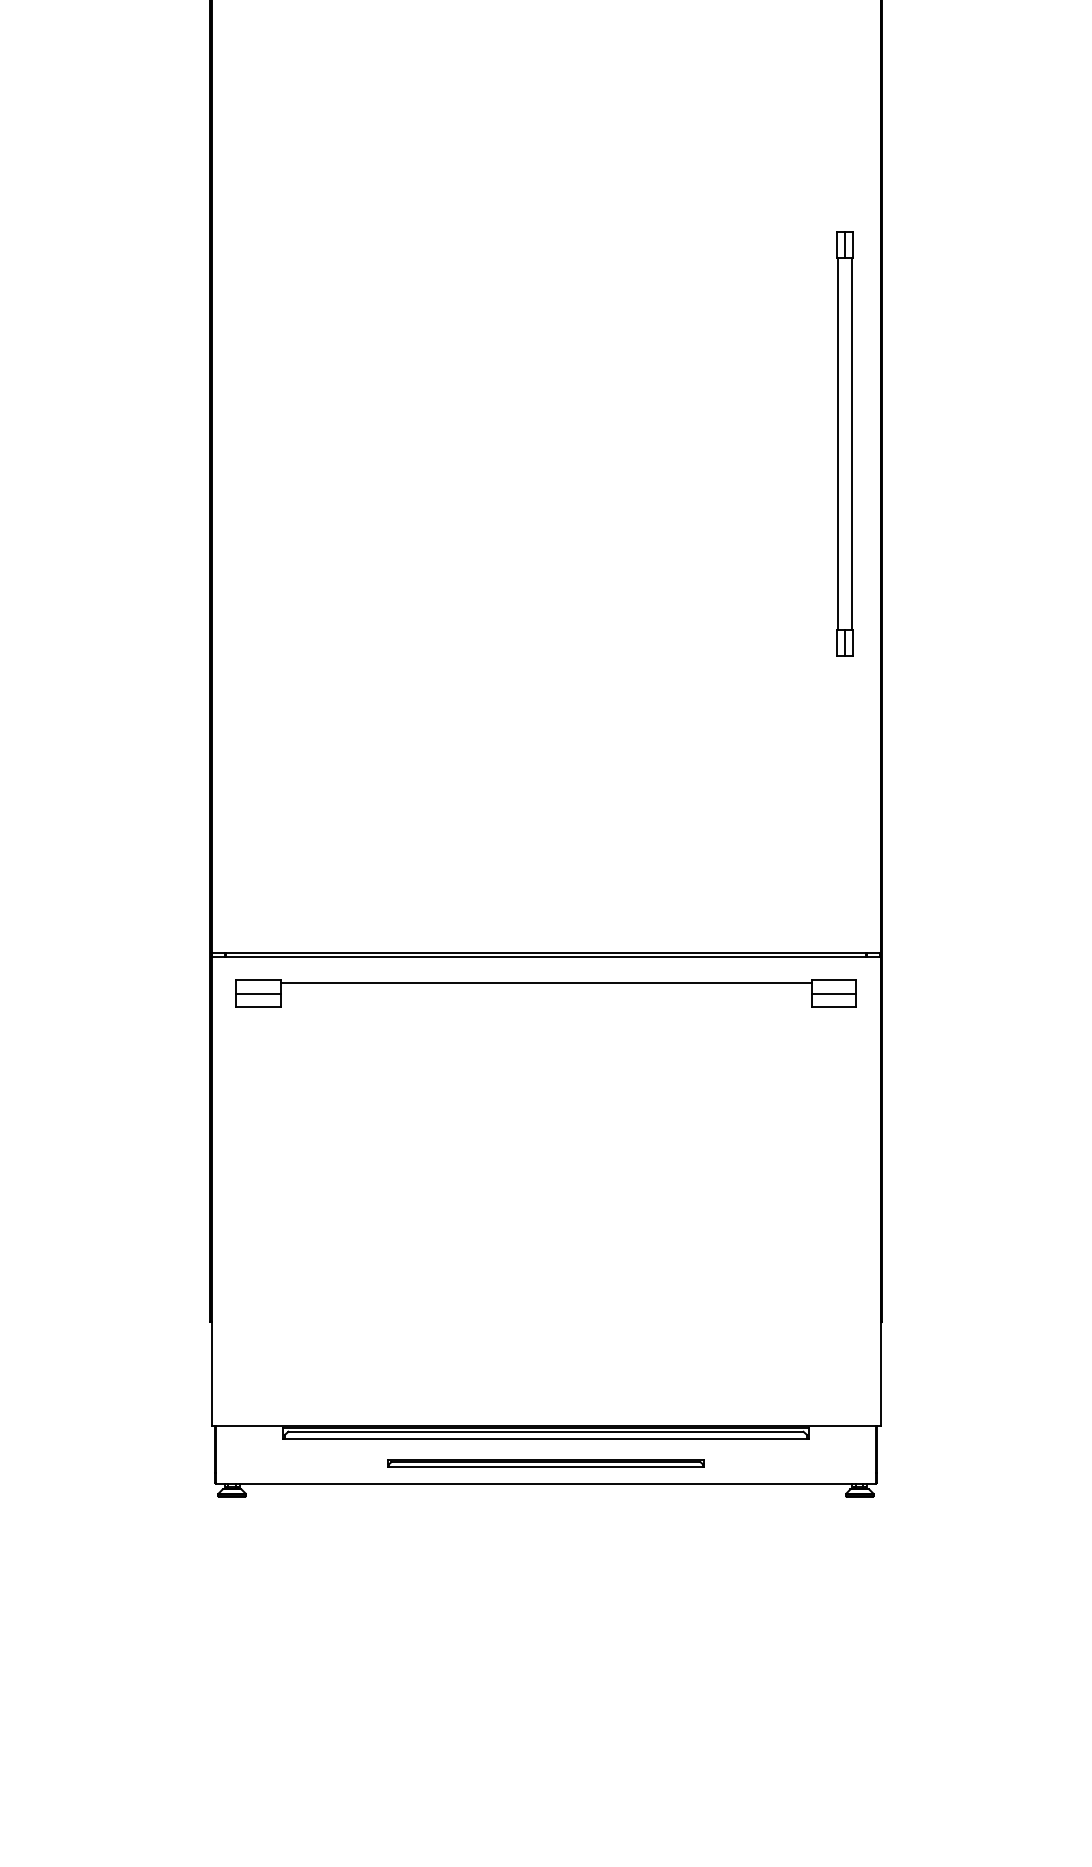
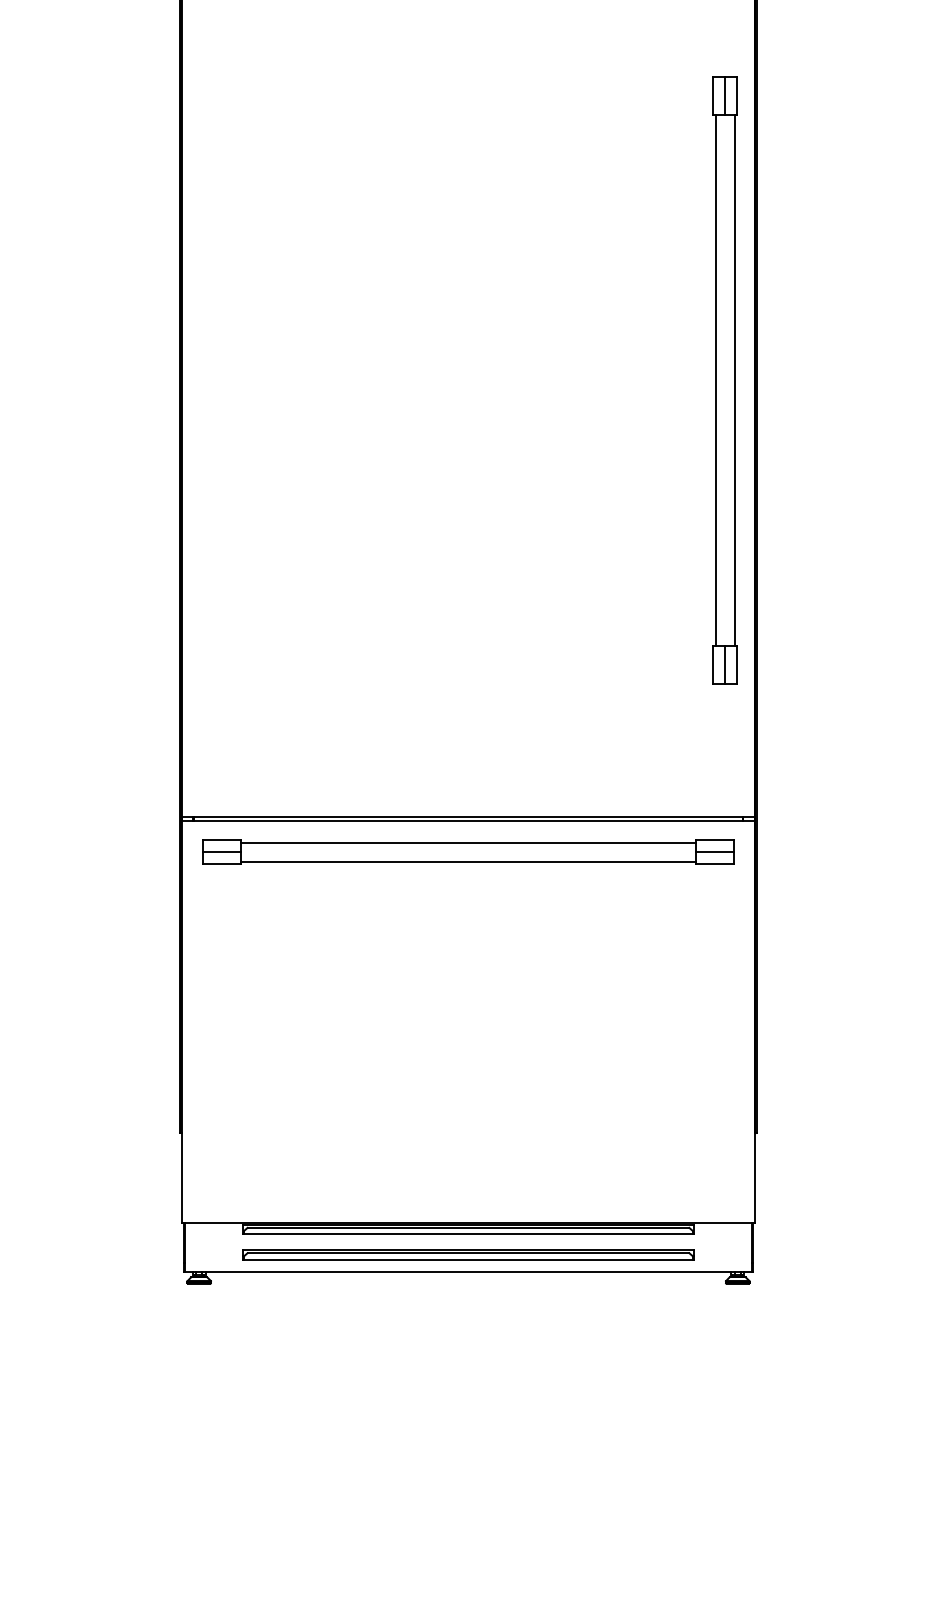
part: (844, 443) -> (724, 380), size x1.67
line: (545, 1004) -> (468, 861), added
part: (545, 1463) -> (468, 1255), size x1.67

